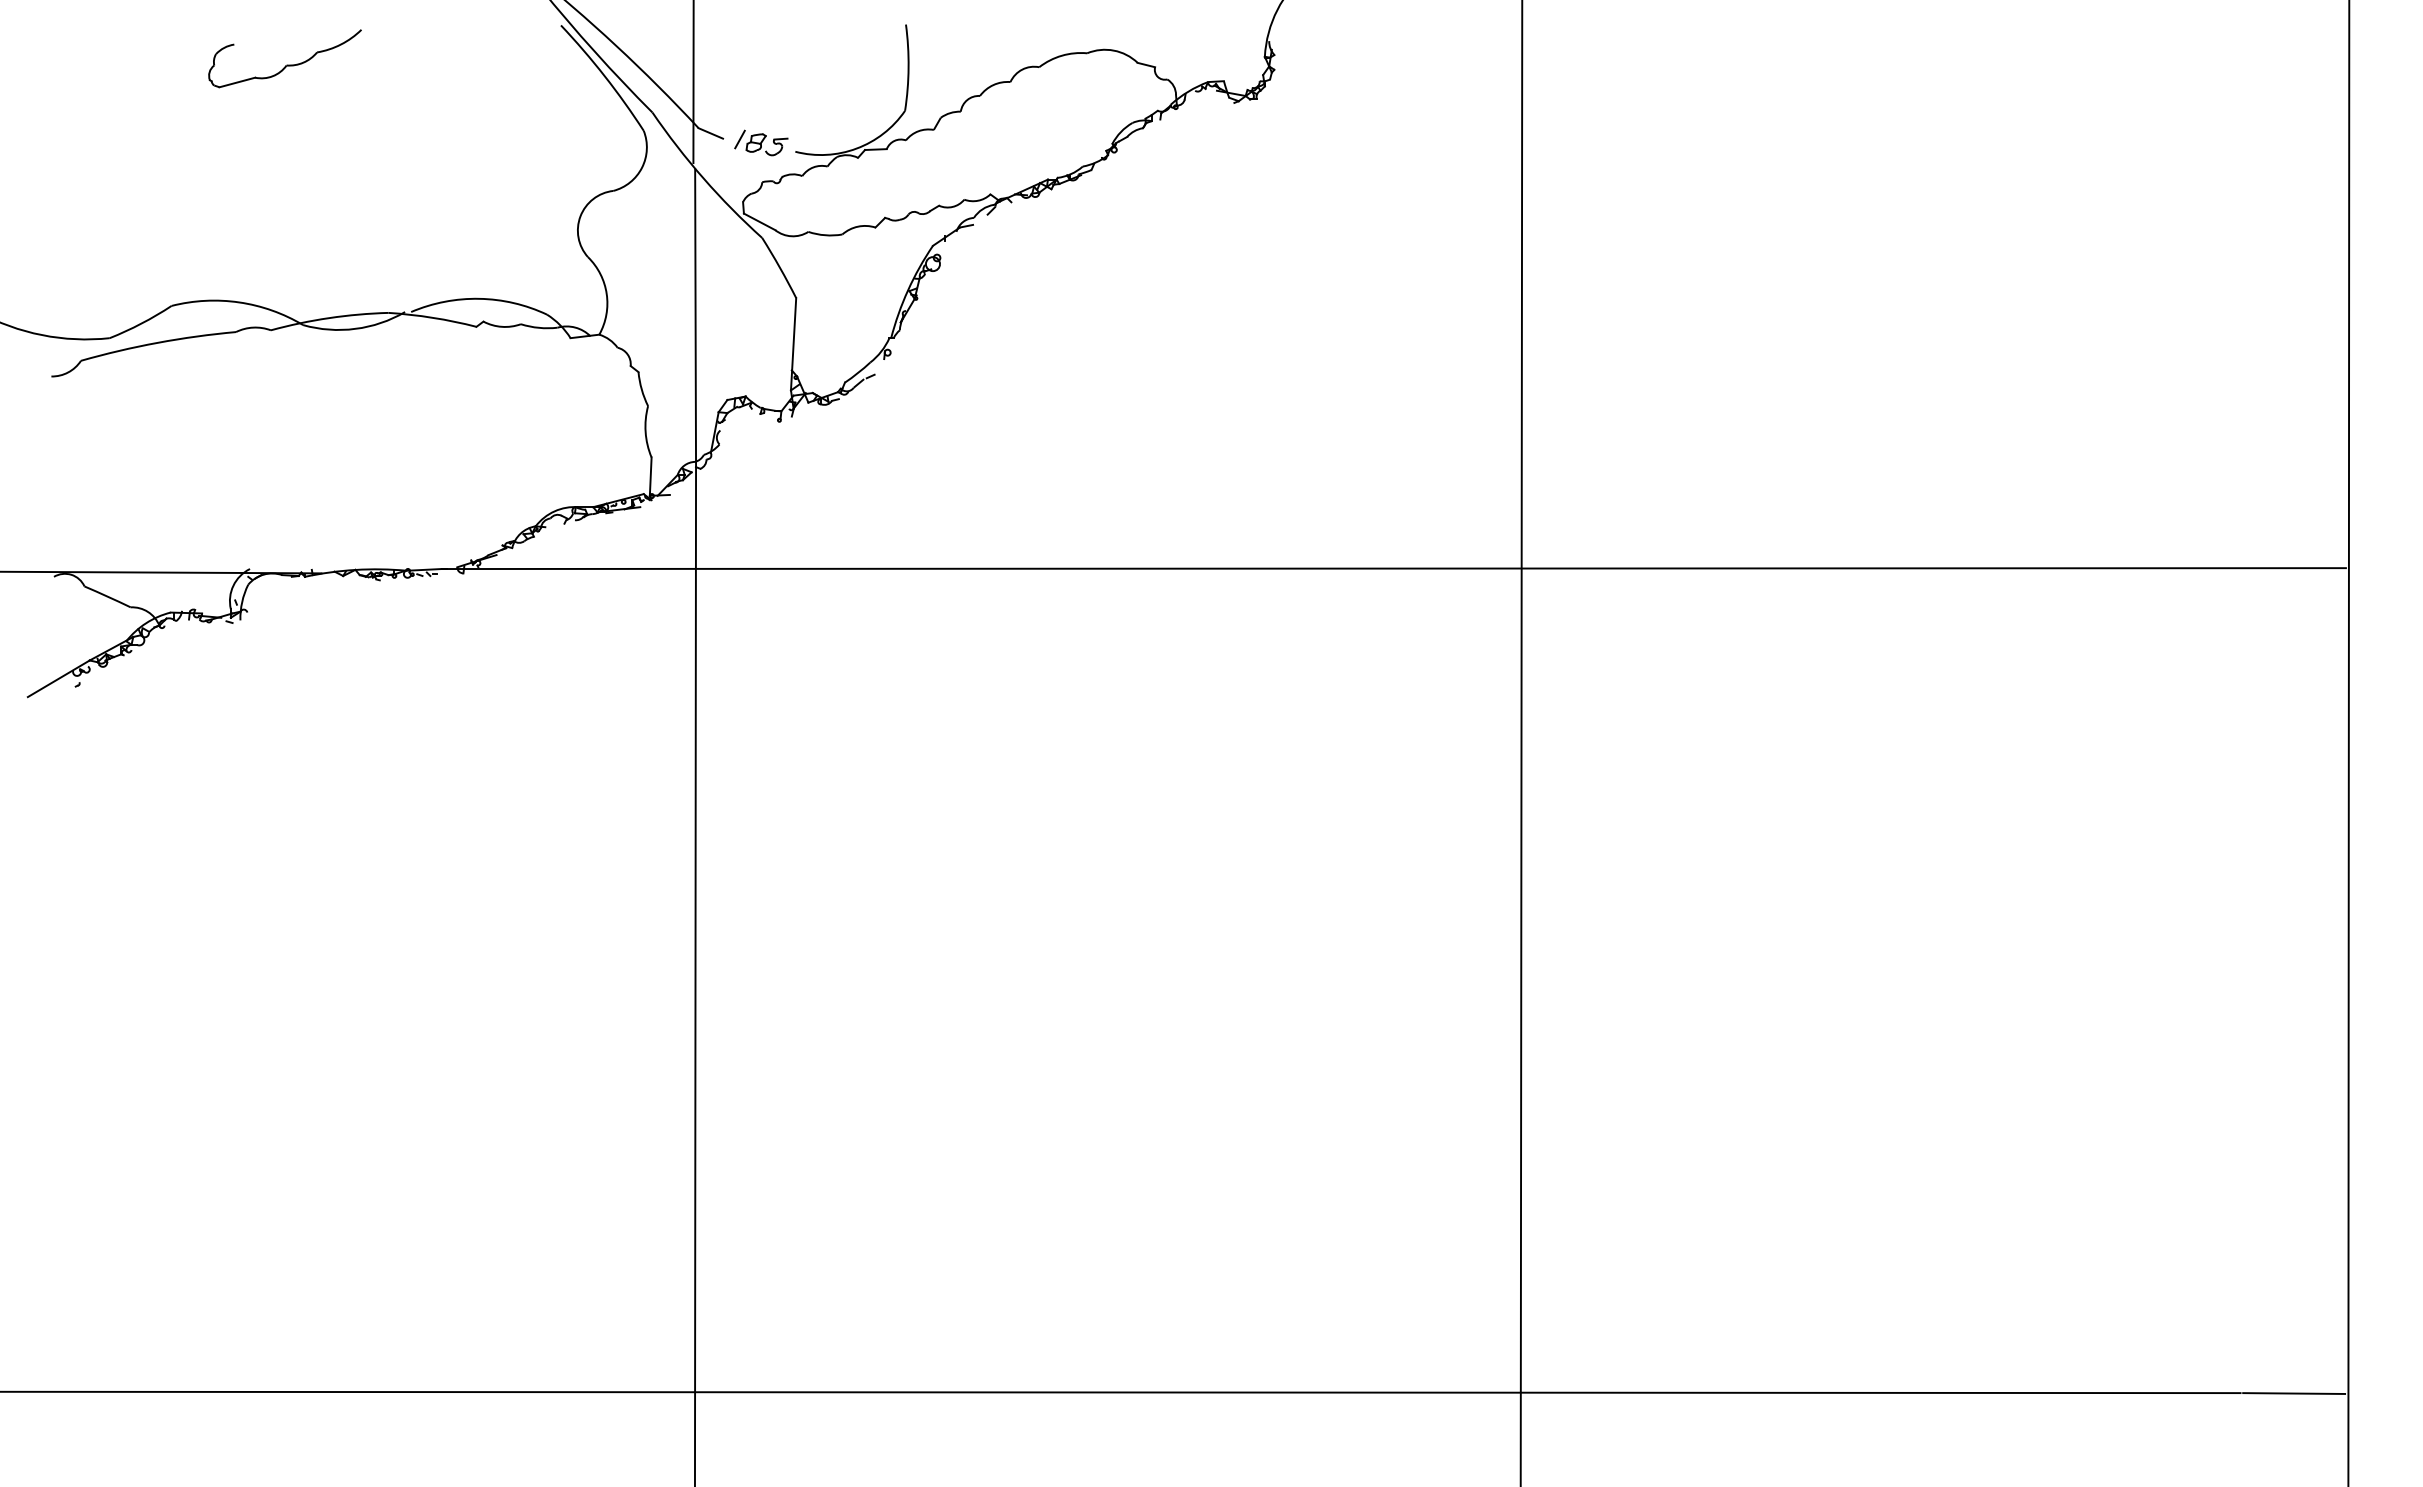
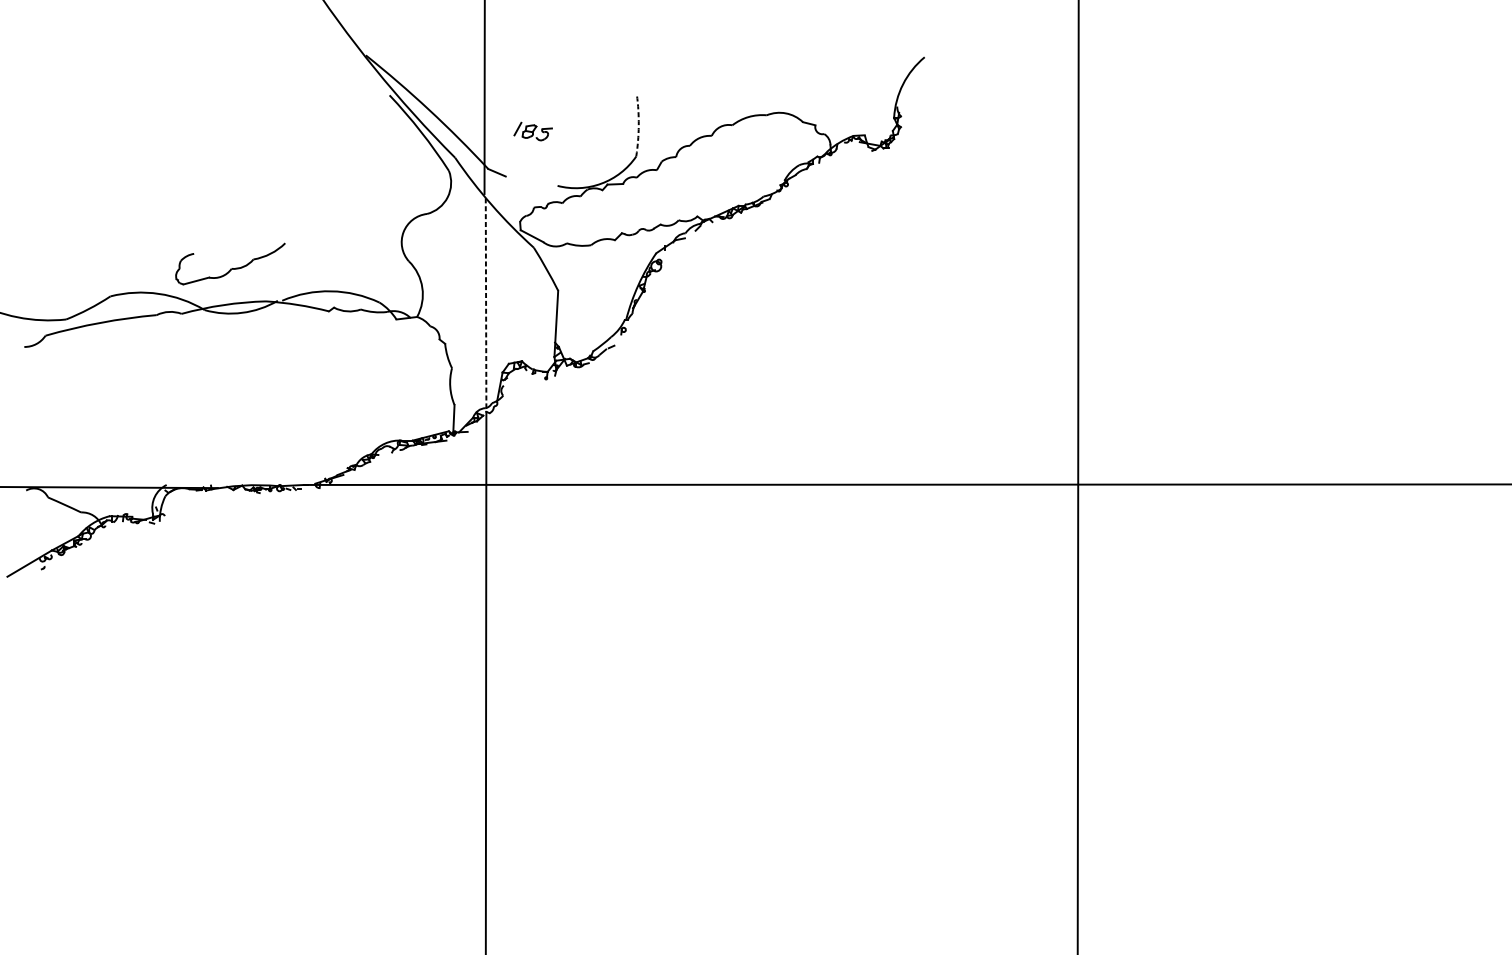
part: (286, 64) -> (231, 268), moved
arc: (908, 67) -> (638, 125), solid -> dashed
part: (761, 142) -> (533, 131), moved
line: (695, 318) -> (486, 305), solid -> dashed

